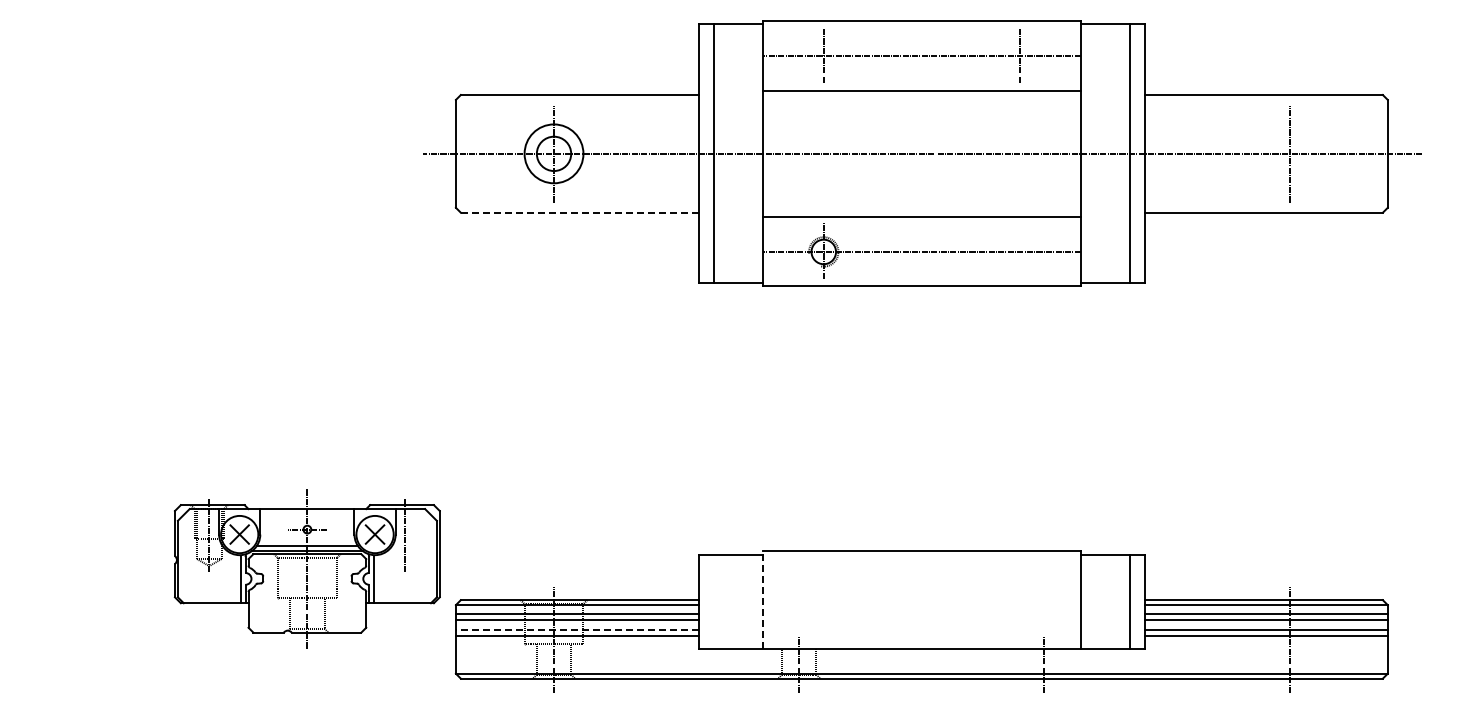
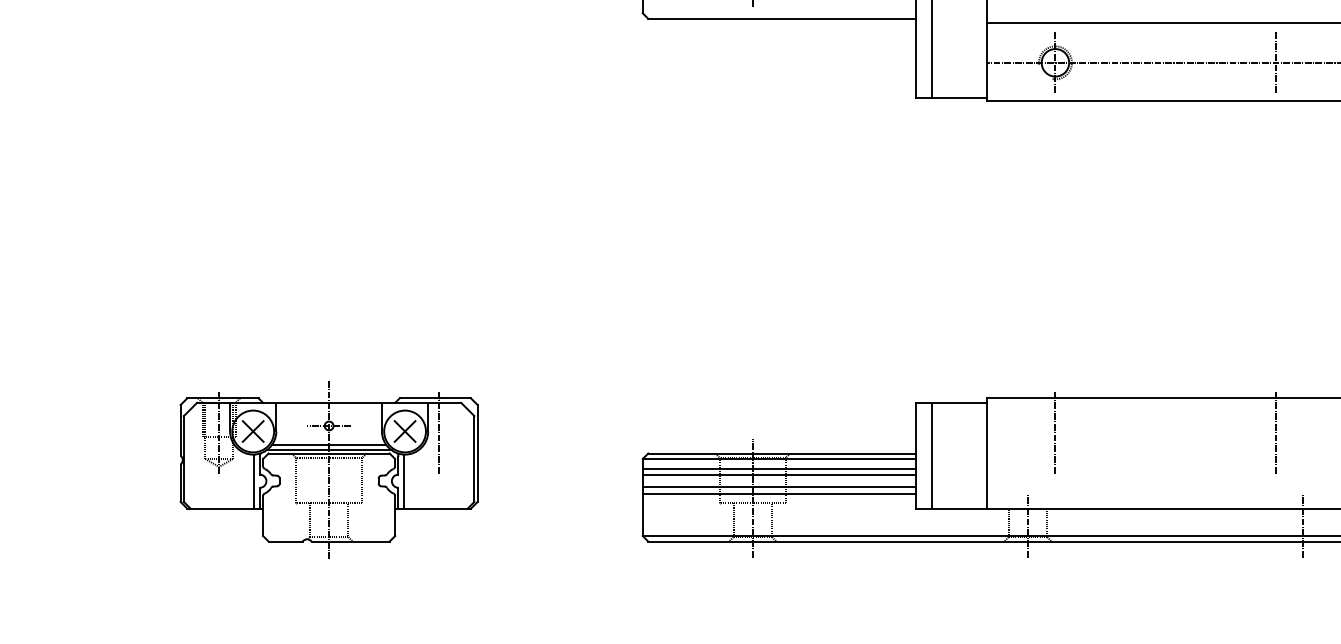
line: (579, 212) -> (781, 18), dashed -> solid
line: (1019, 250) -> (1275, 61), added
part: (306, 568) -> (328, 469), moved
line: (823, 581) -> (1055, 432), added
line: (1019, 581) -> (1275, 432), added
line: (762, 599) -> (986, 452), dashed -> solid
line: (713, 602) -> (931, 456), added
line: (577, 629) -> (779, 486), dashed -> solid

